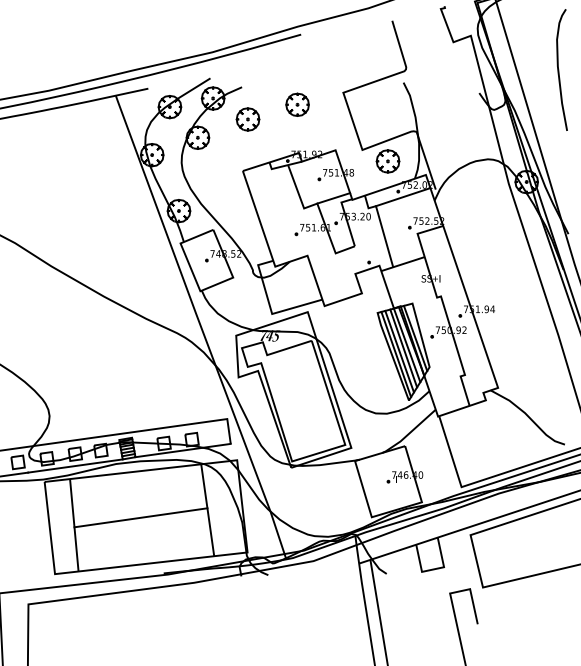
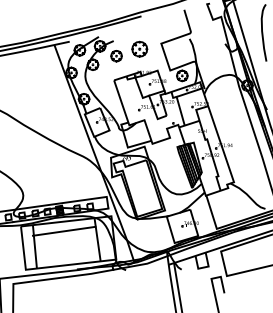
part: (296, 105) -> (139, 49), size x1.4
line: (141, 516) -> (64, 230), moved

